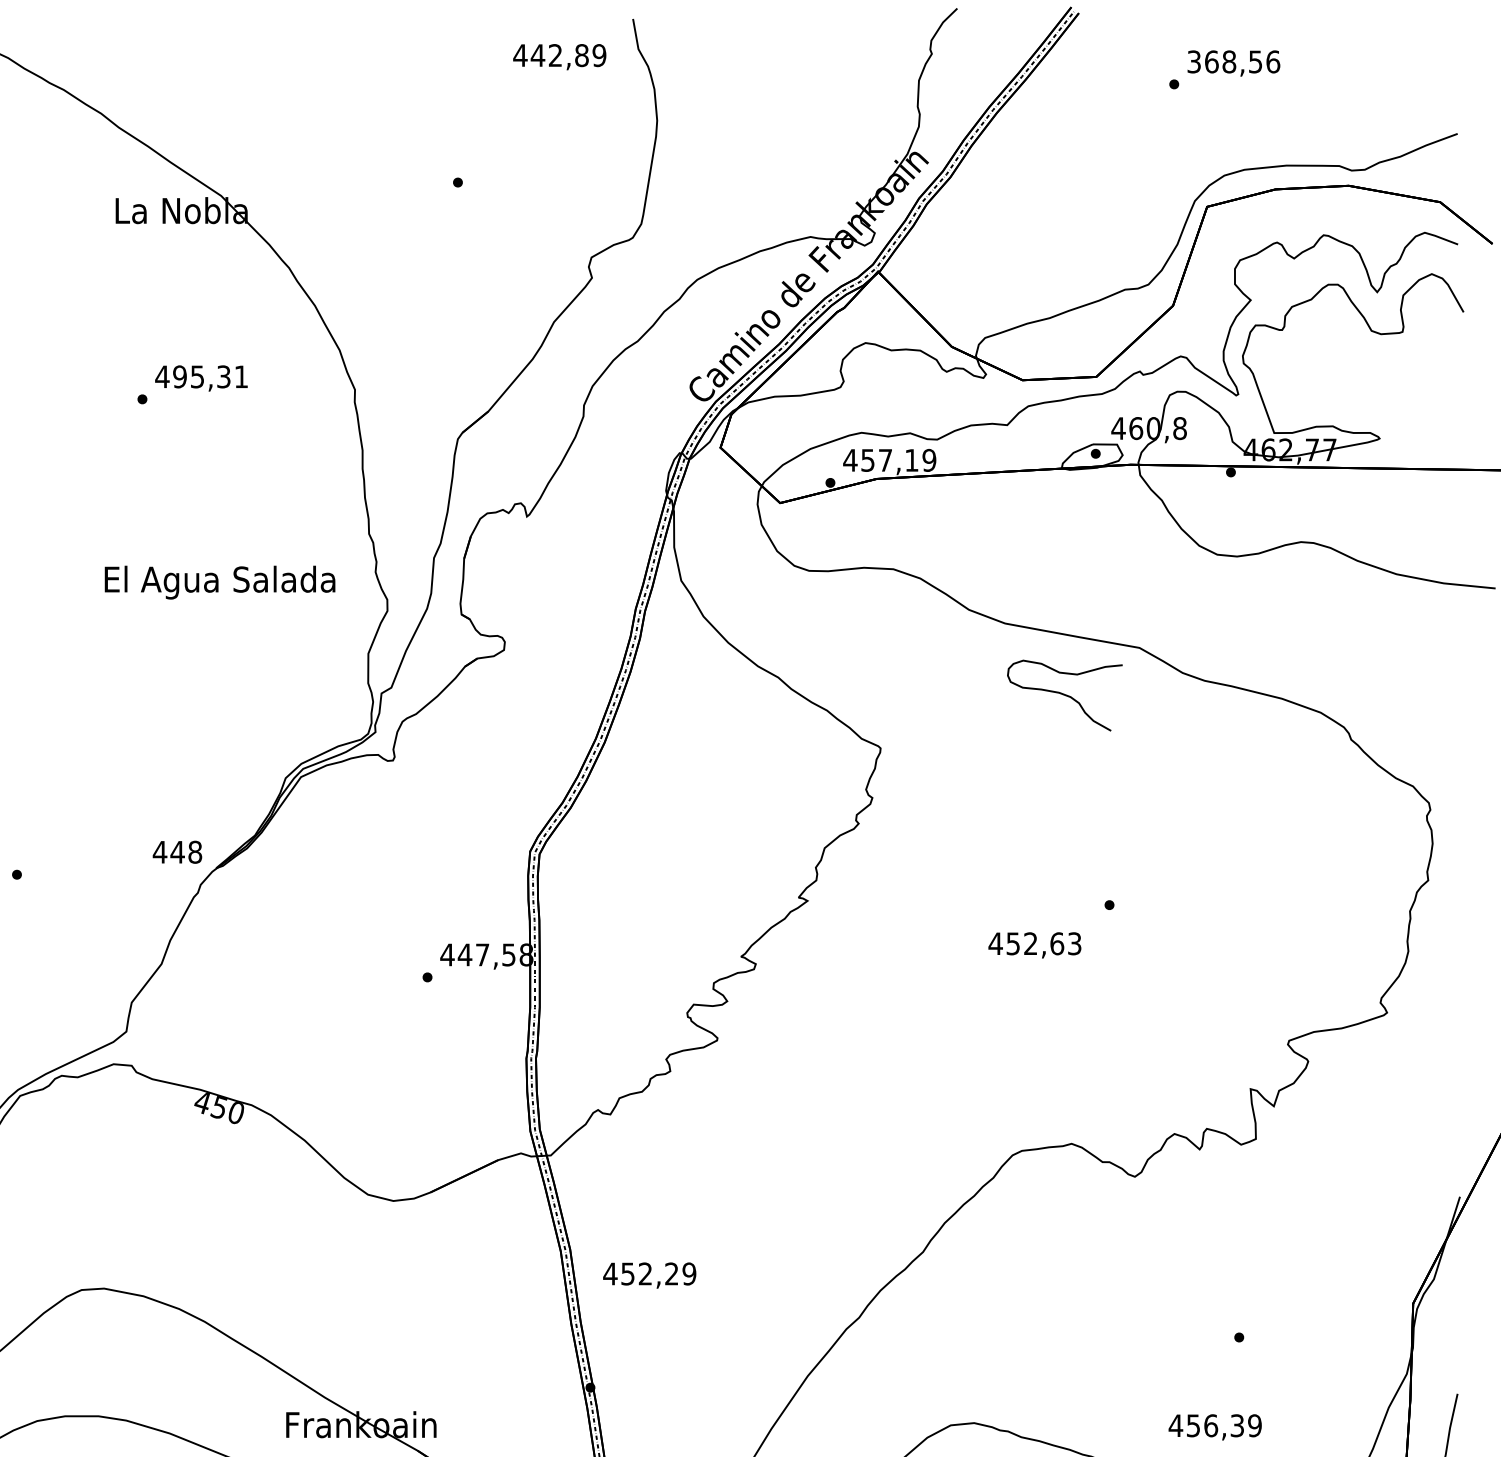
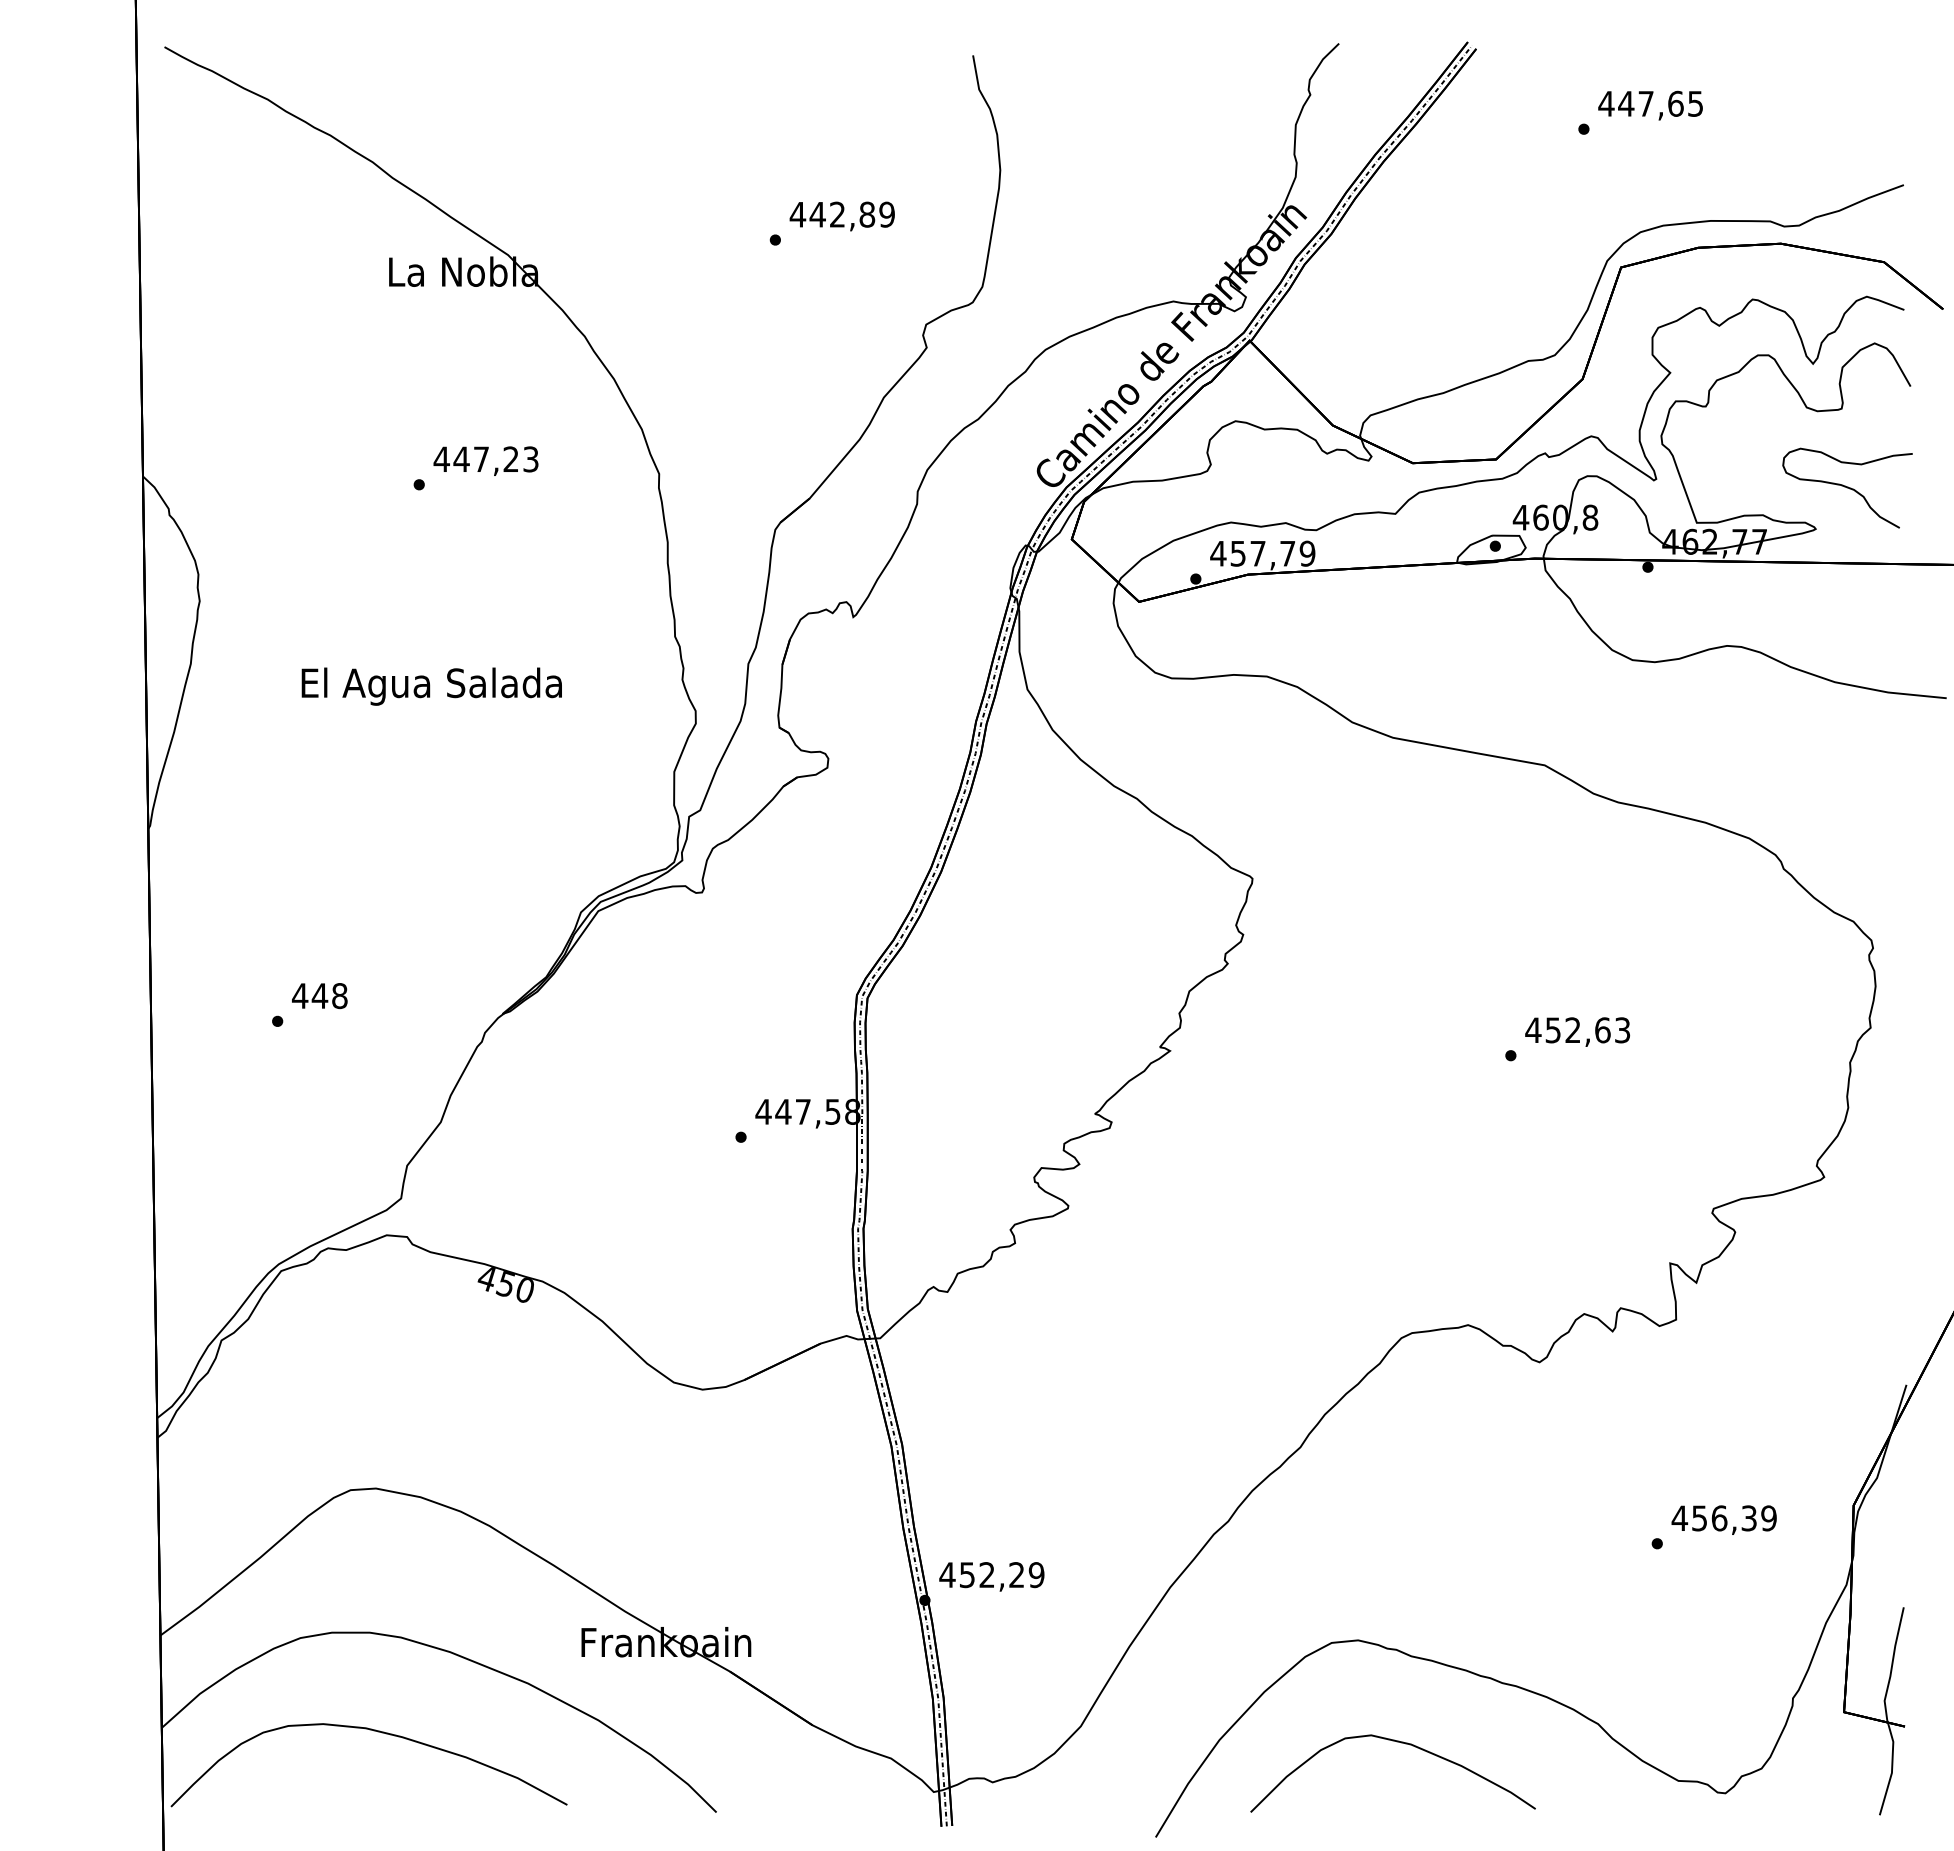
text: (559, 57) -> (841, 216), moved
text: (1233, 61) -> (1650, 103), 368,56 -> 447,65
text: (209, 376) -> (495, 459), 495,31 -> 447,23
text: (911, 460) -> (1287, 553), 457,19 -> 457,79
text: (219, 582) -> (431, 686), moved
curve: (1064, 695) -> (1847, 487), moved
text: (177, 852) -> (319, 996), moved
text: (1034, 944) -> (1577, 1031), moved
text: (649, 1275) -> (991, 1576), moved
text: (1214, 1426) -> (1723, 1519), moved

